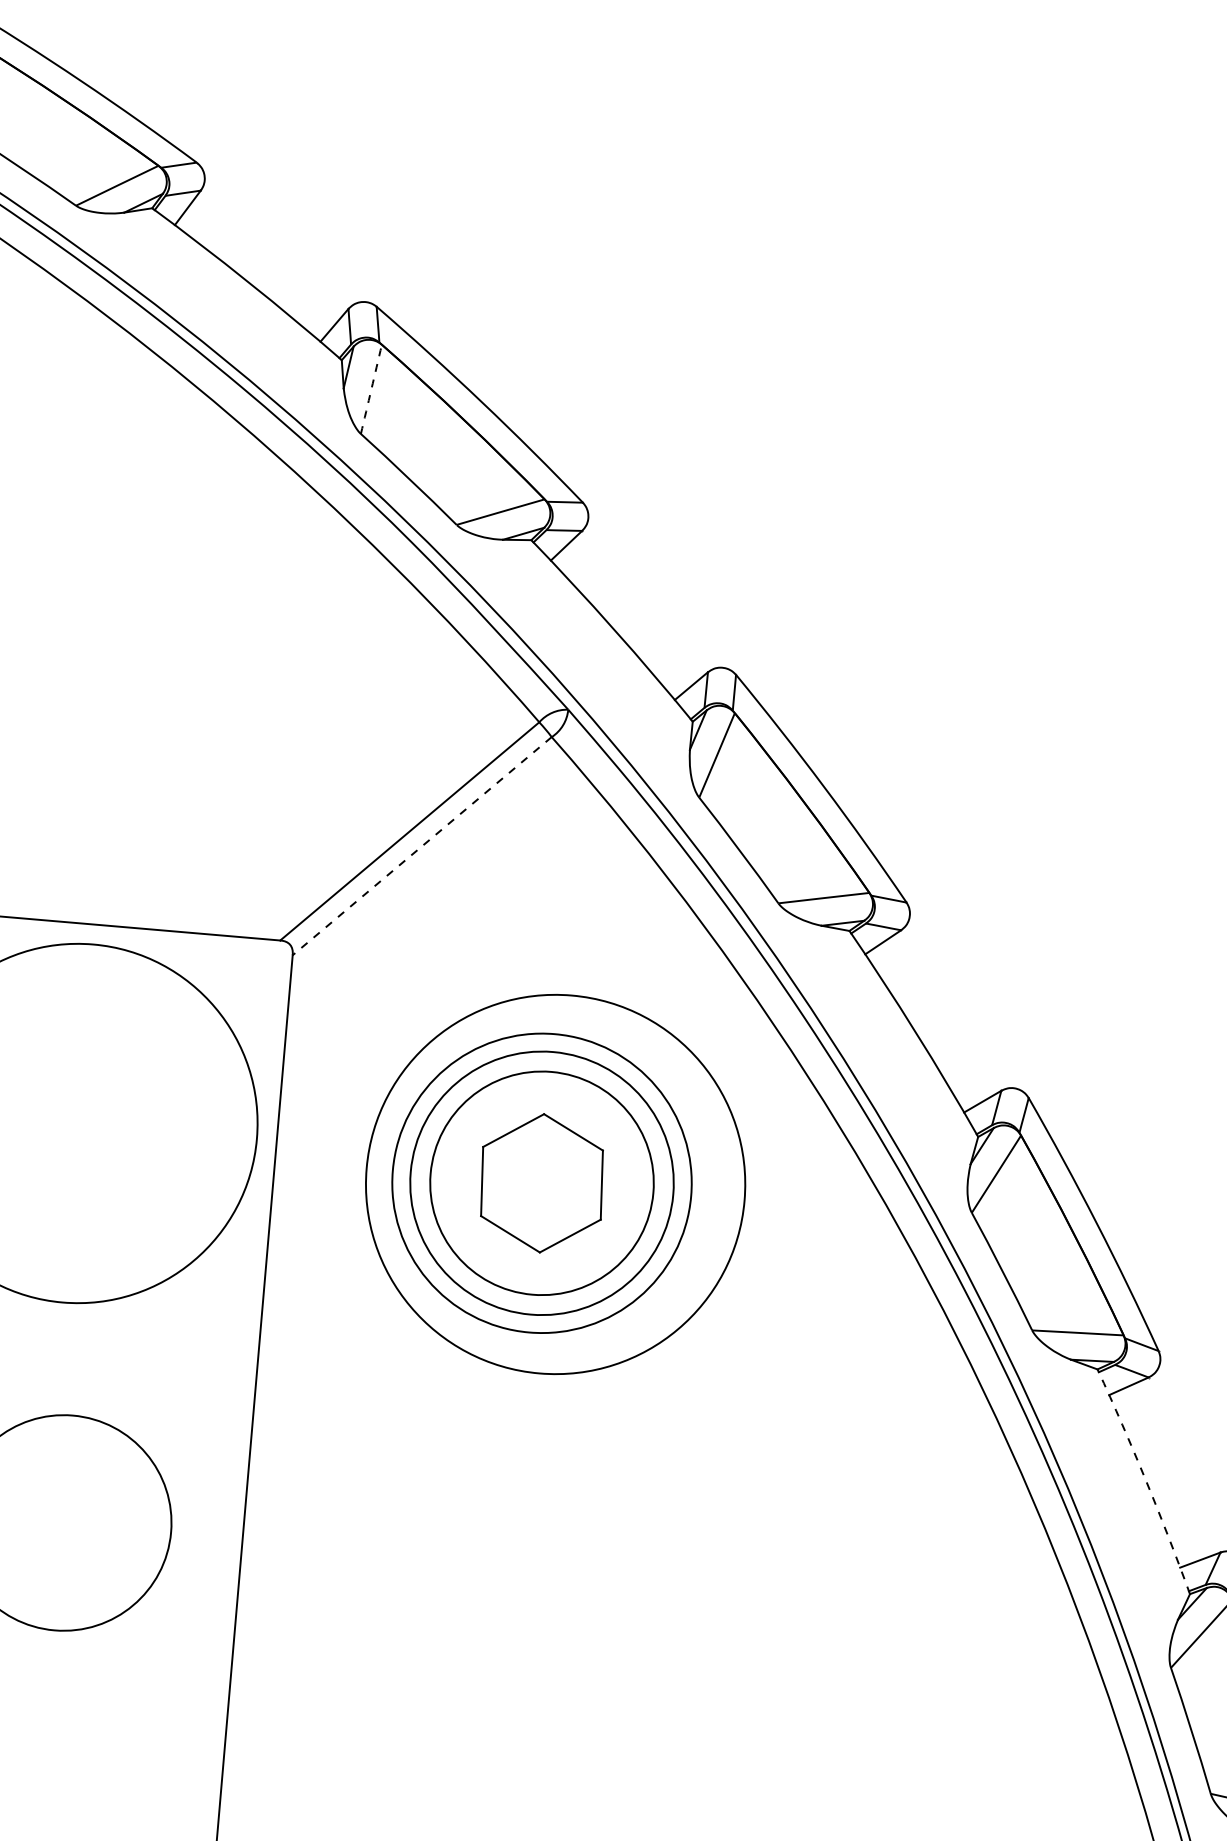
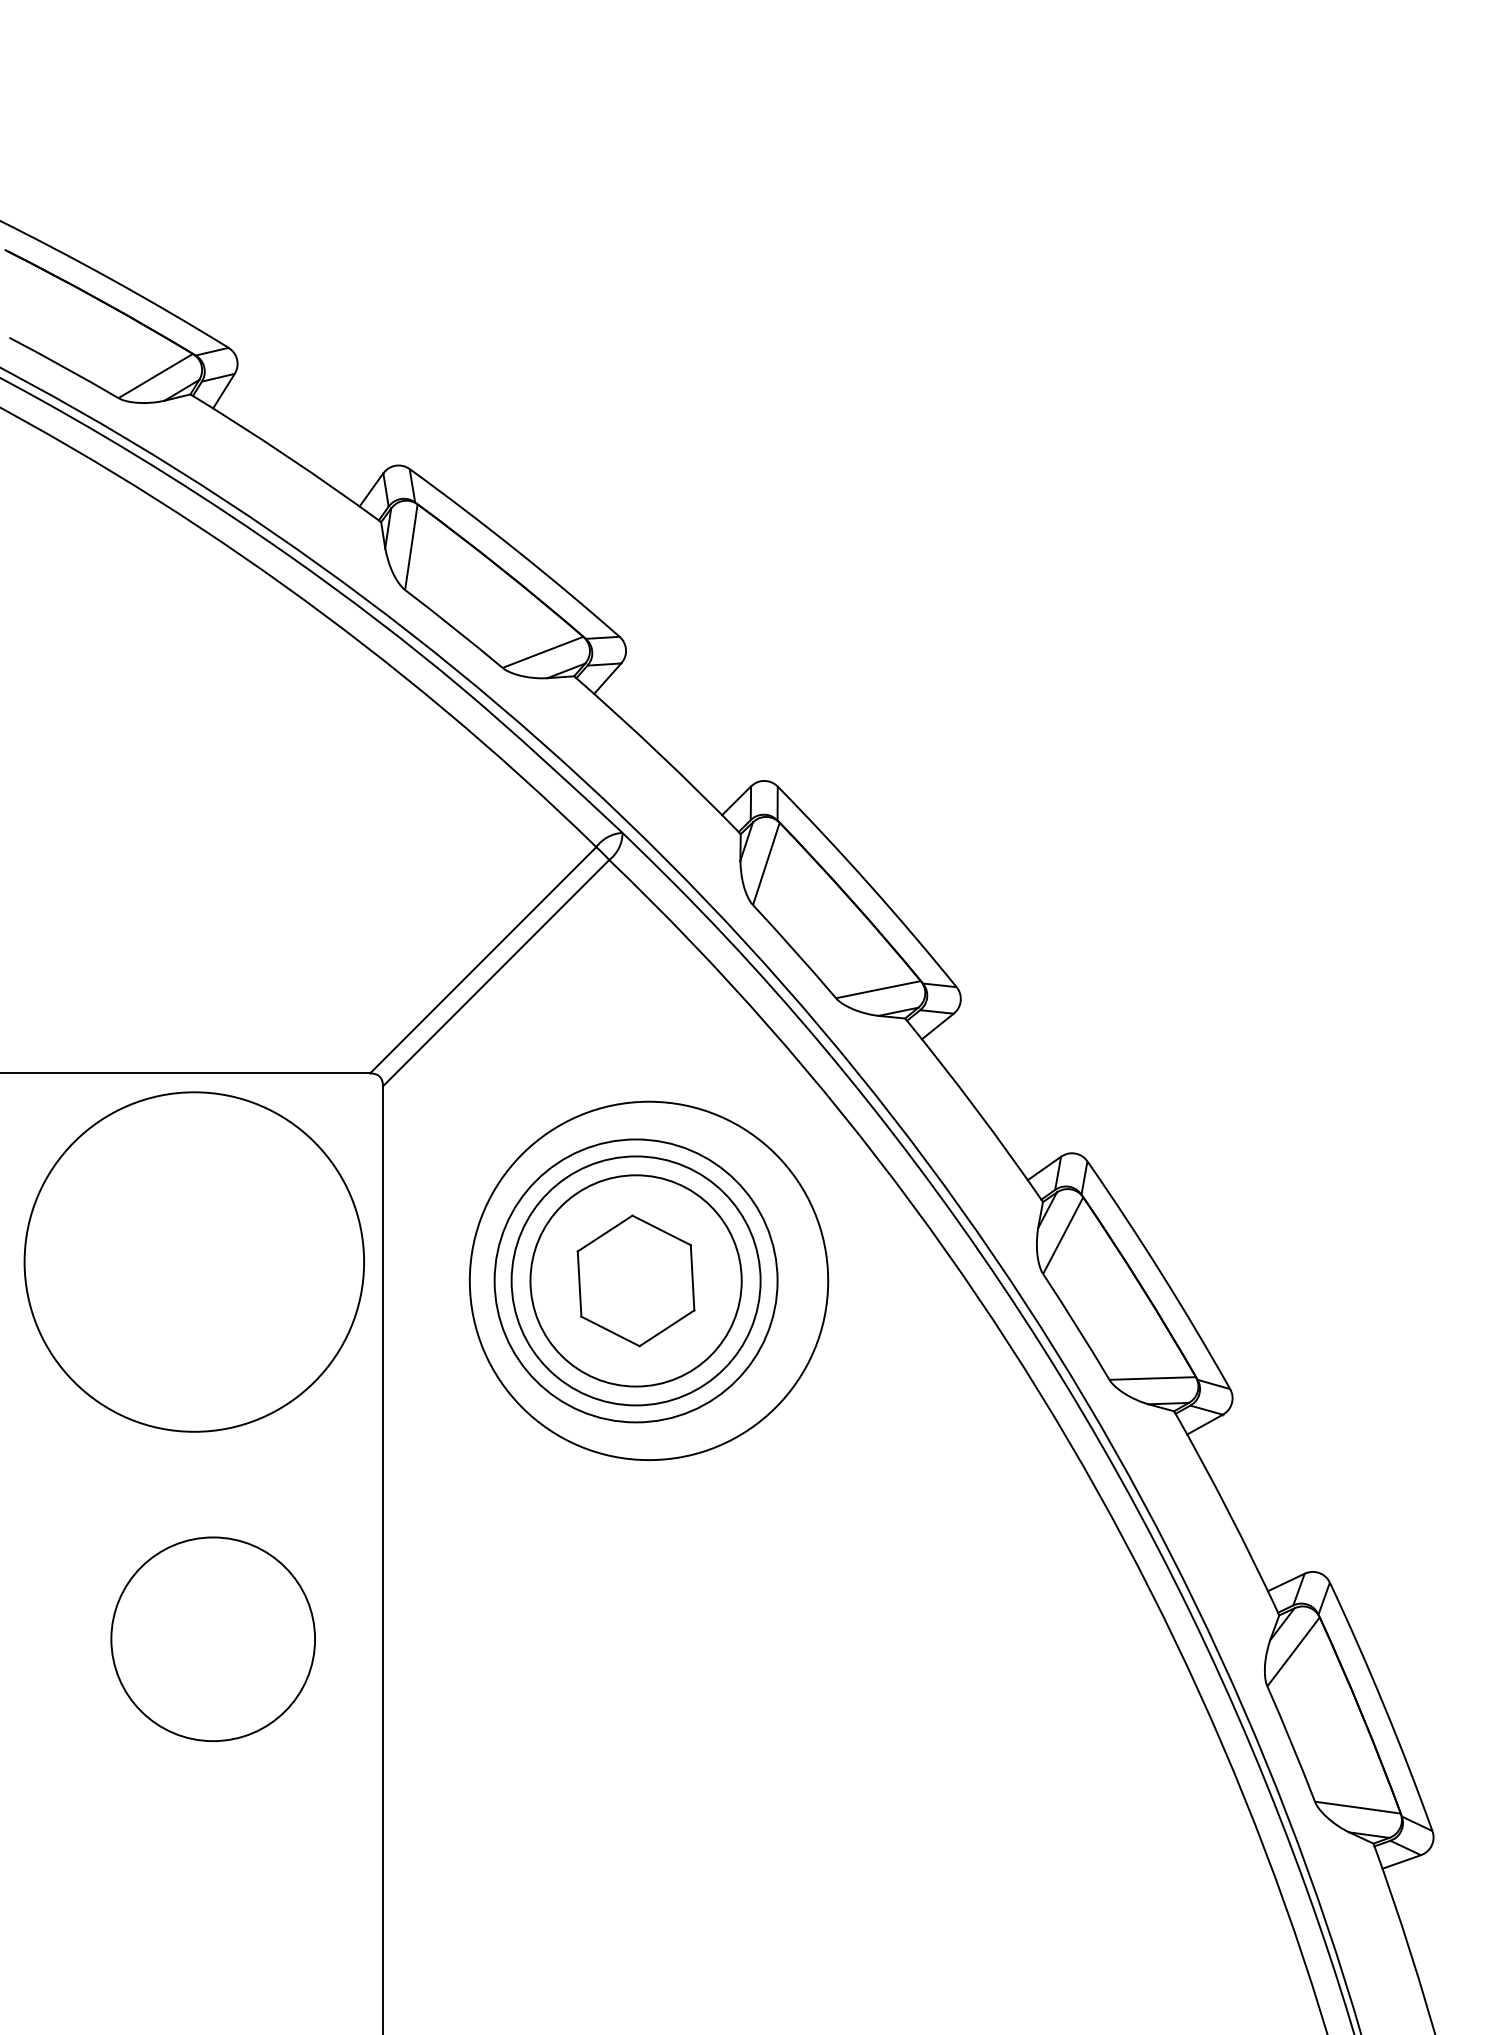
arc: (371, 389) -> (411, 547), dashed -> solid
line: (421, 846) -> (495, 973), dashed -> solid
arc: (1145, 1481) -> (1228, 1512), dashed -> solid

